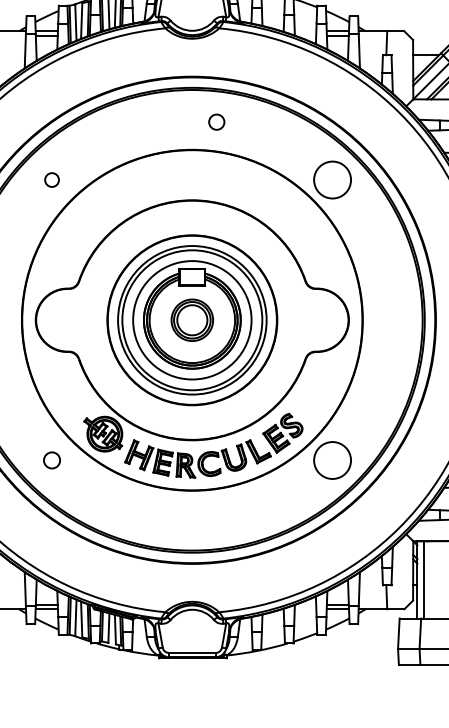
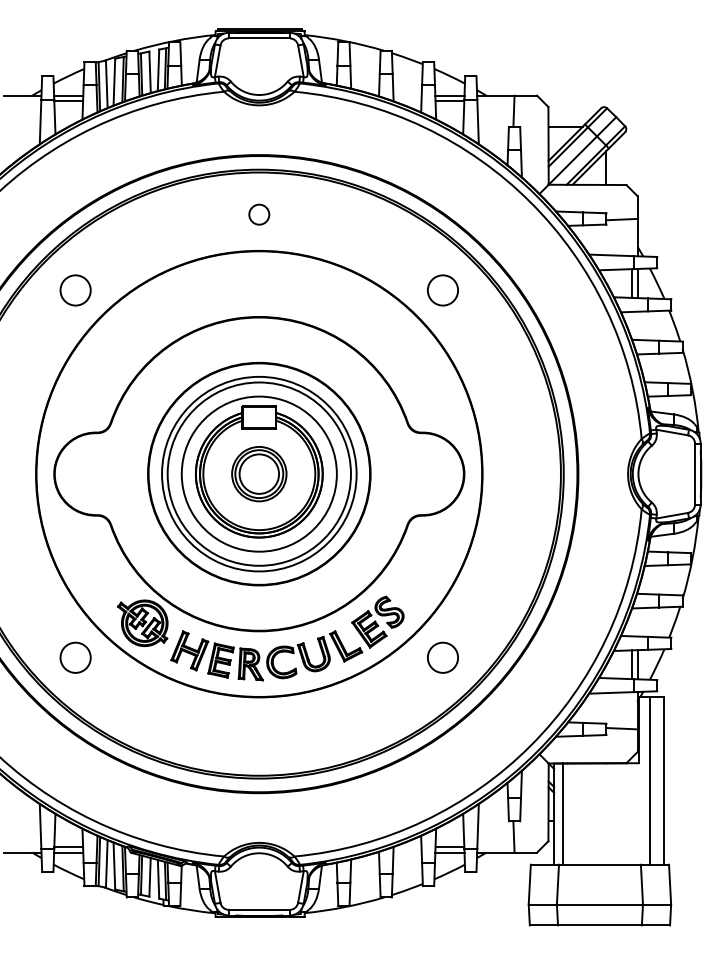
circle: (216, 122) -> (259, 214), moved
circle: (52, 180) -> (75, 290), size x1.67
circle: (332, 180) -> (442, 290), size x0.62
circle: (52, 460) -> (75, 657), size x1.43
circle: (332, 460) -> (442, 657), size x0.62

